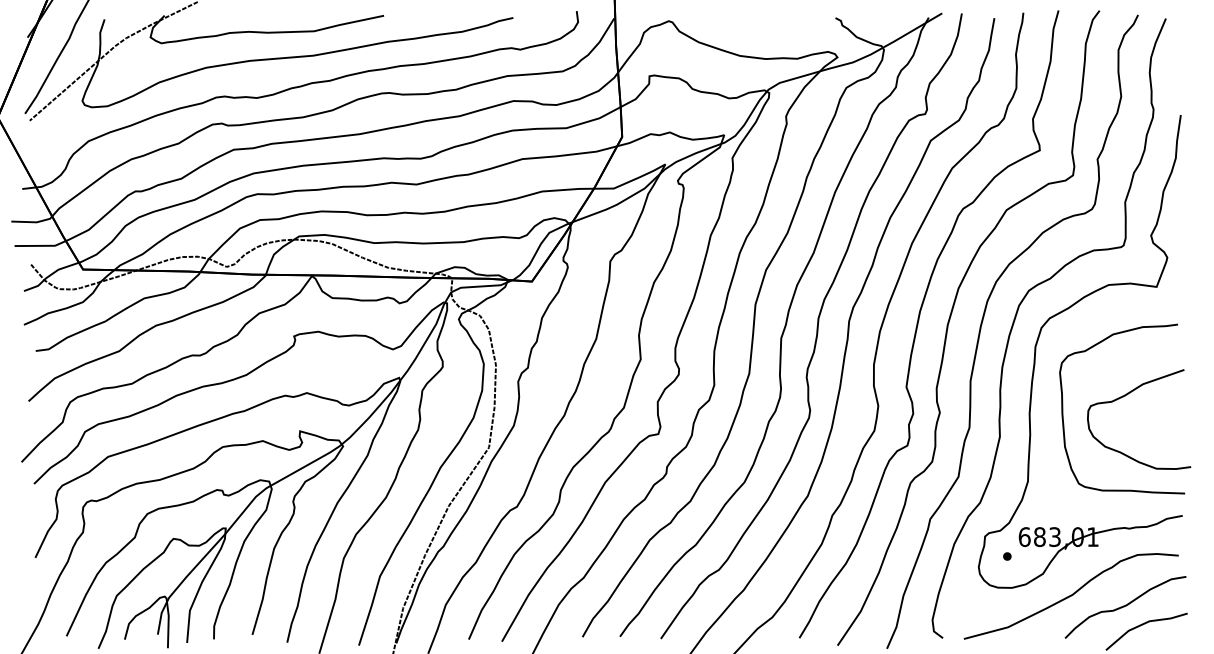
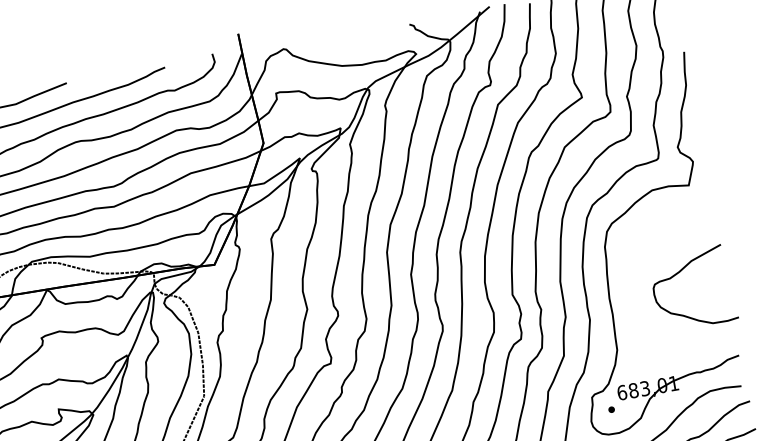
curve: (1063, 408) -> (634, 290), removed

